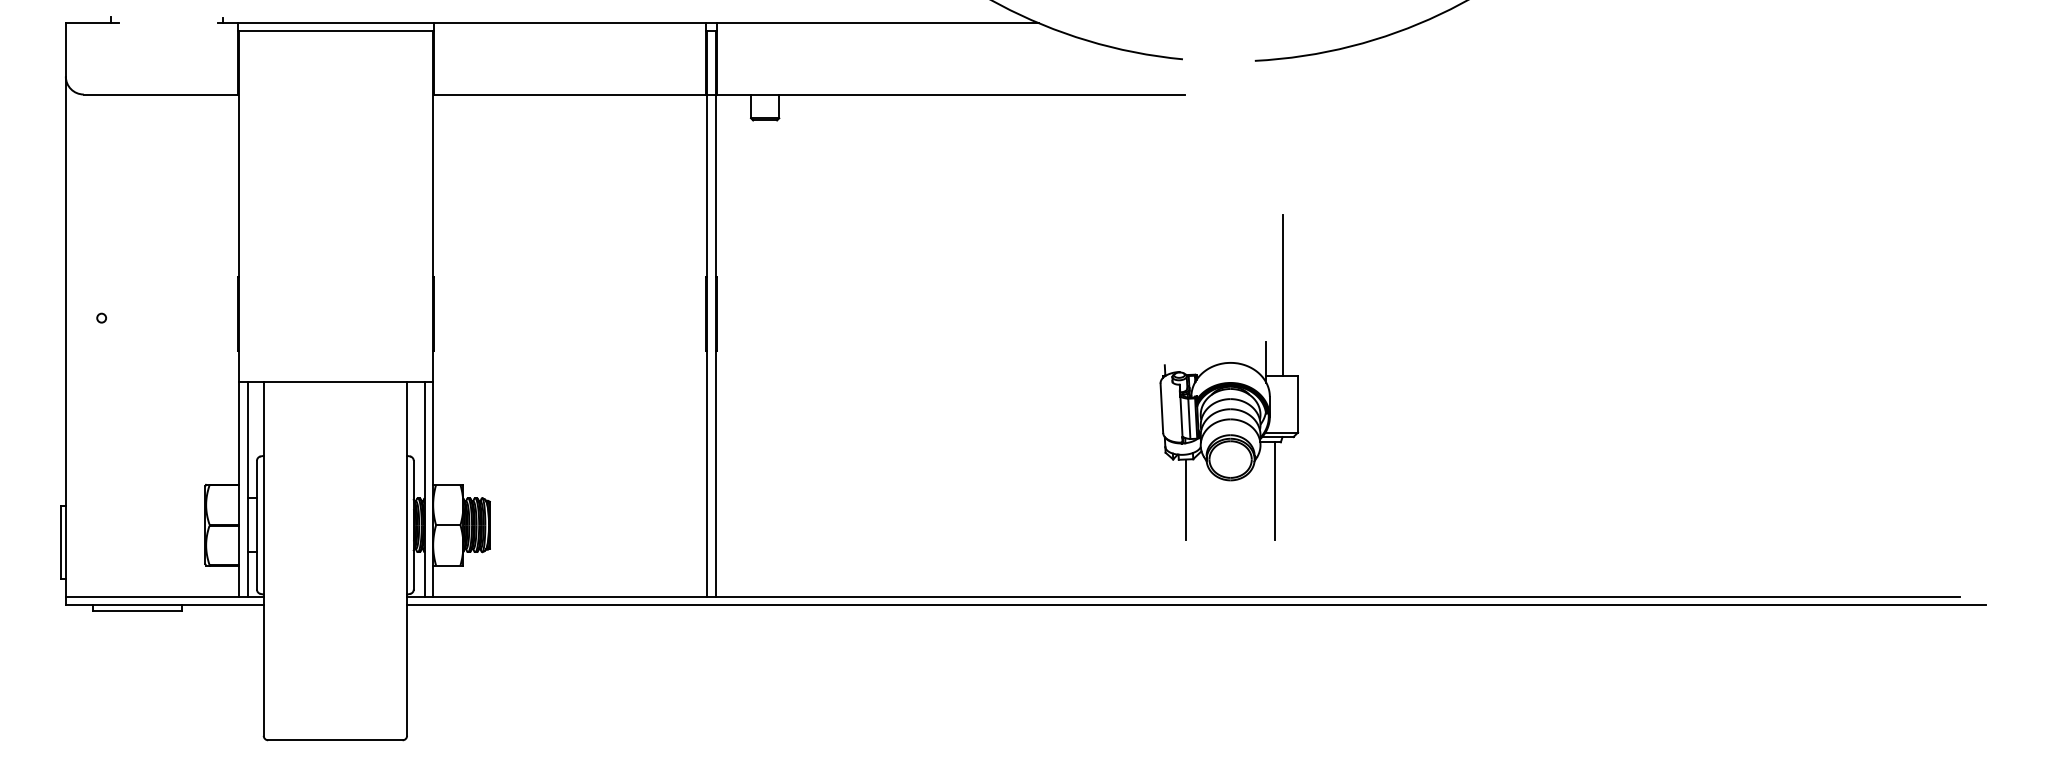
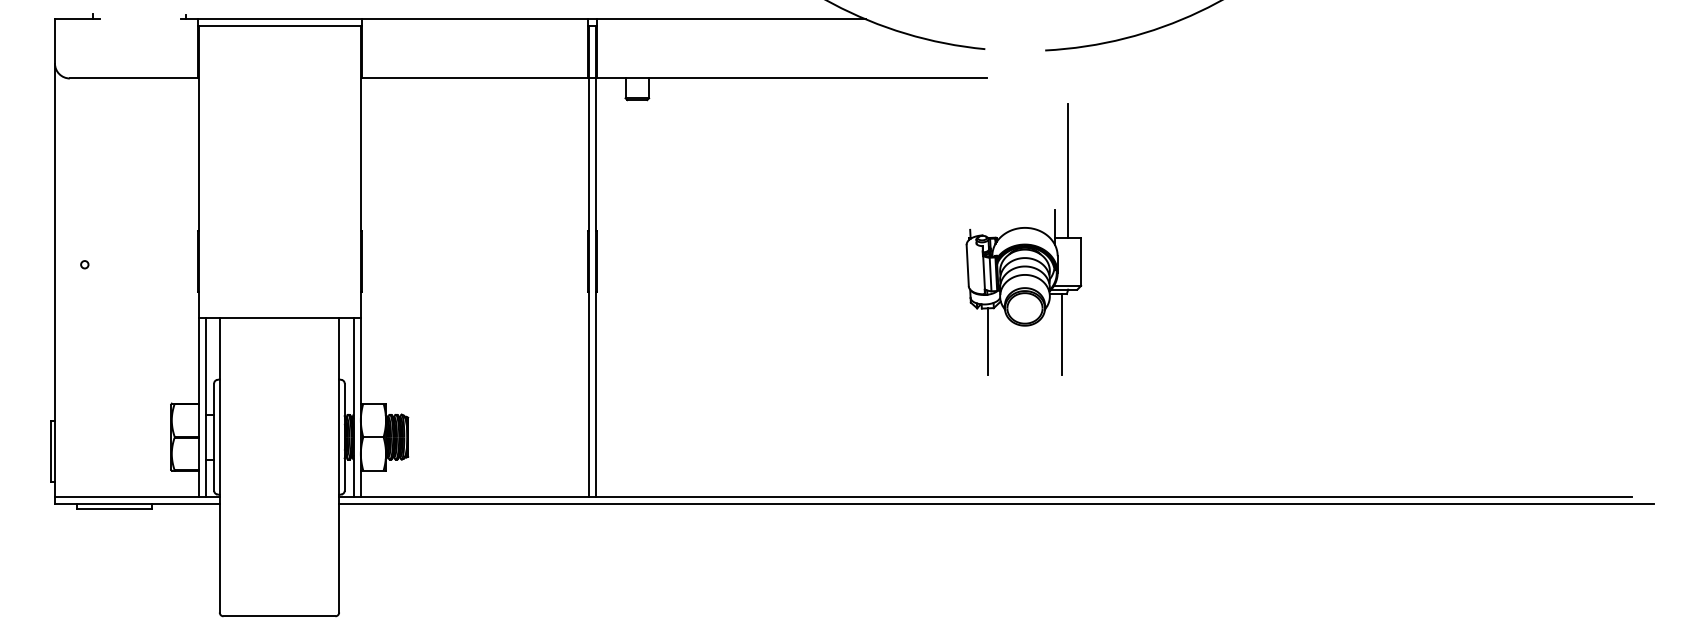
part: (1229, 377) -> (1024, 240), moved

